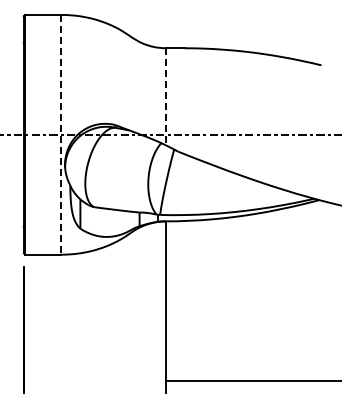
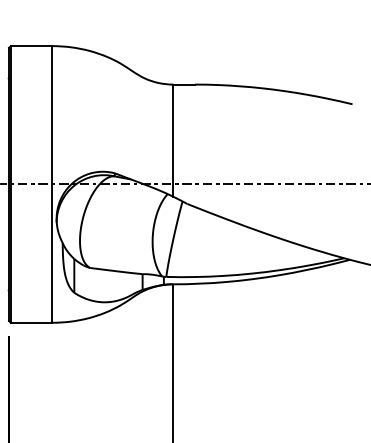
line: (166, 96) -> (173, 140), dashed -> solid
line: (61, 134) -> (52, 184), dashed -> solid

